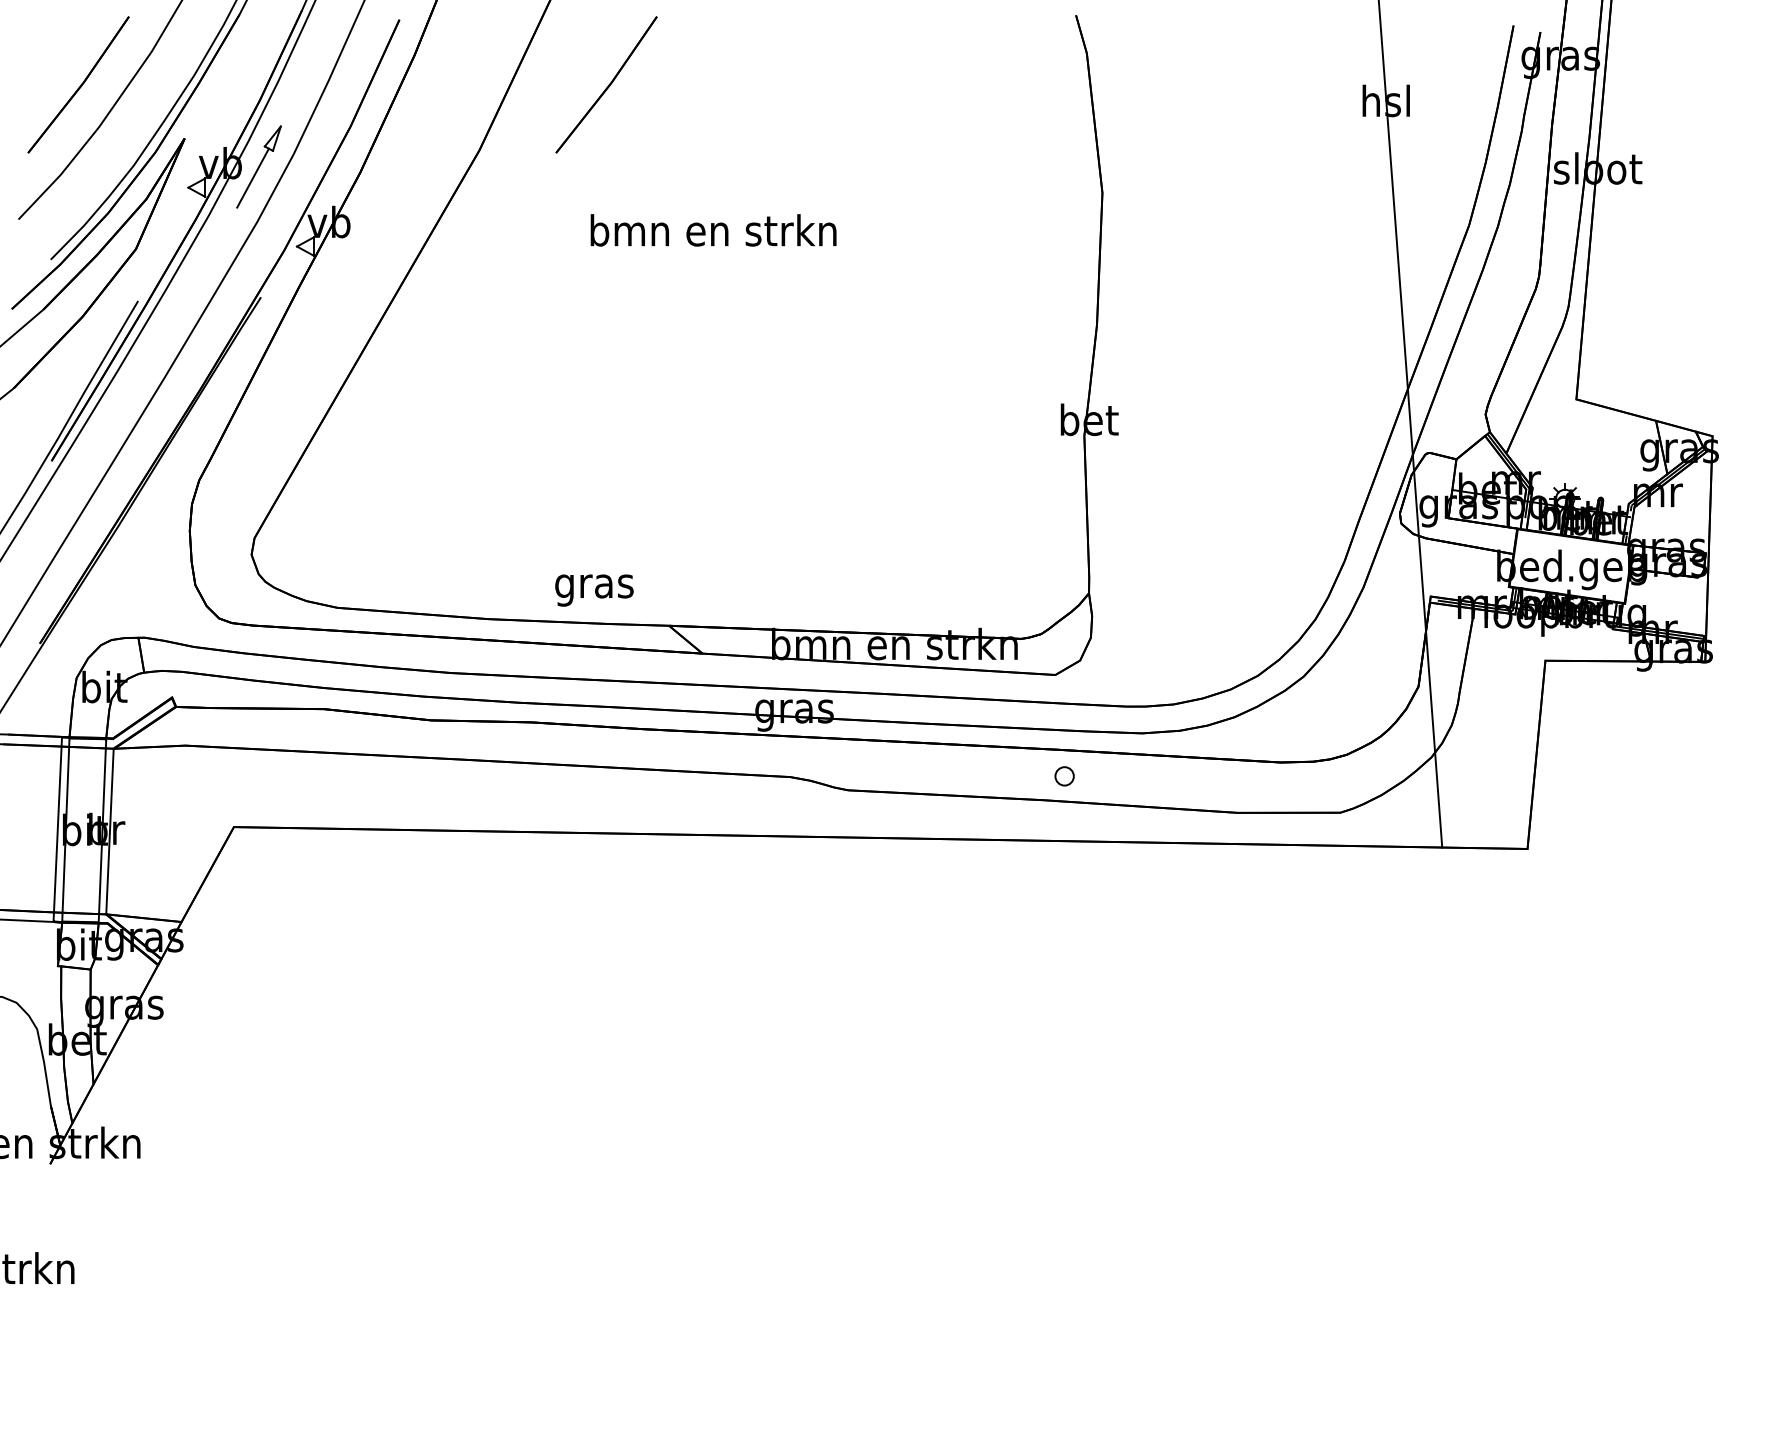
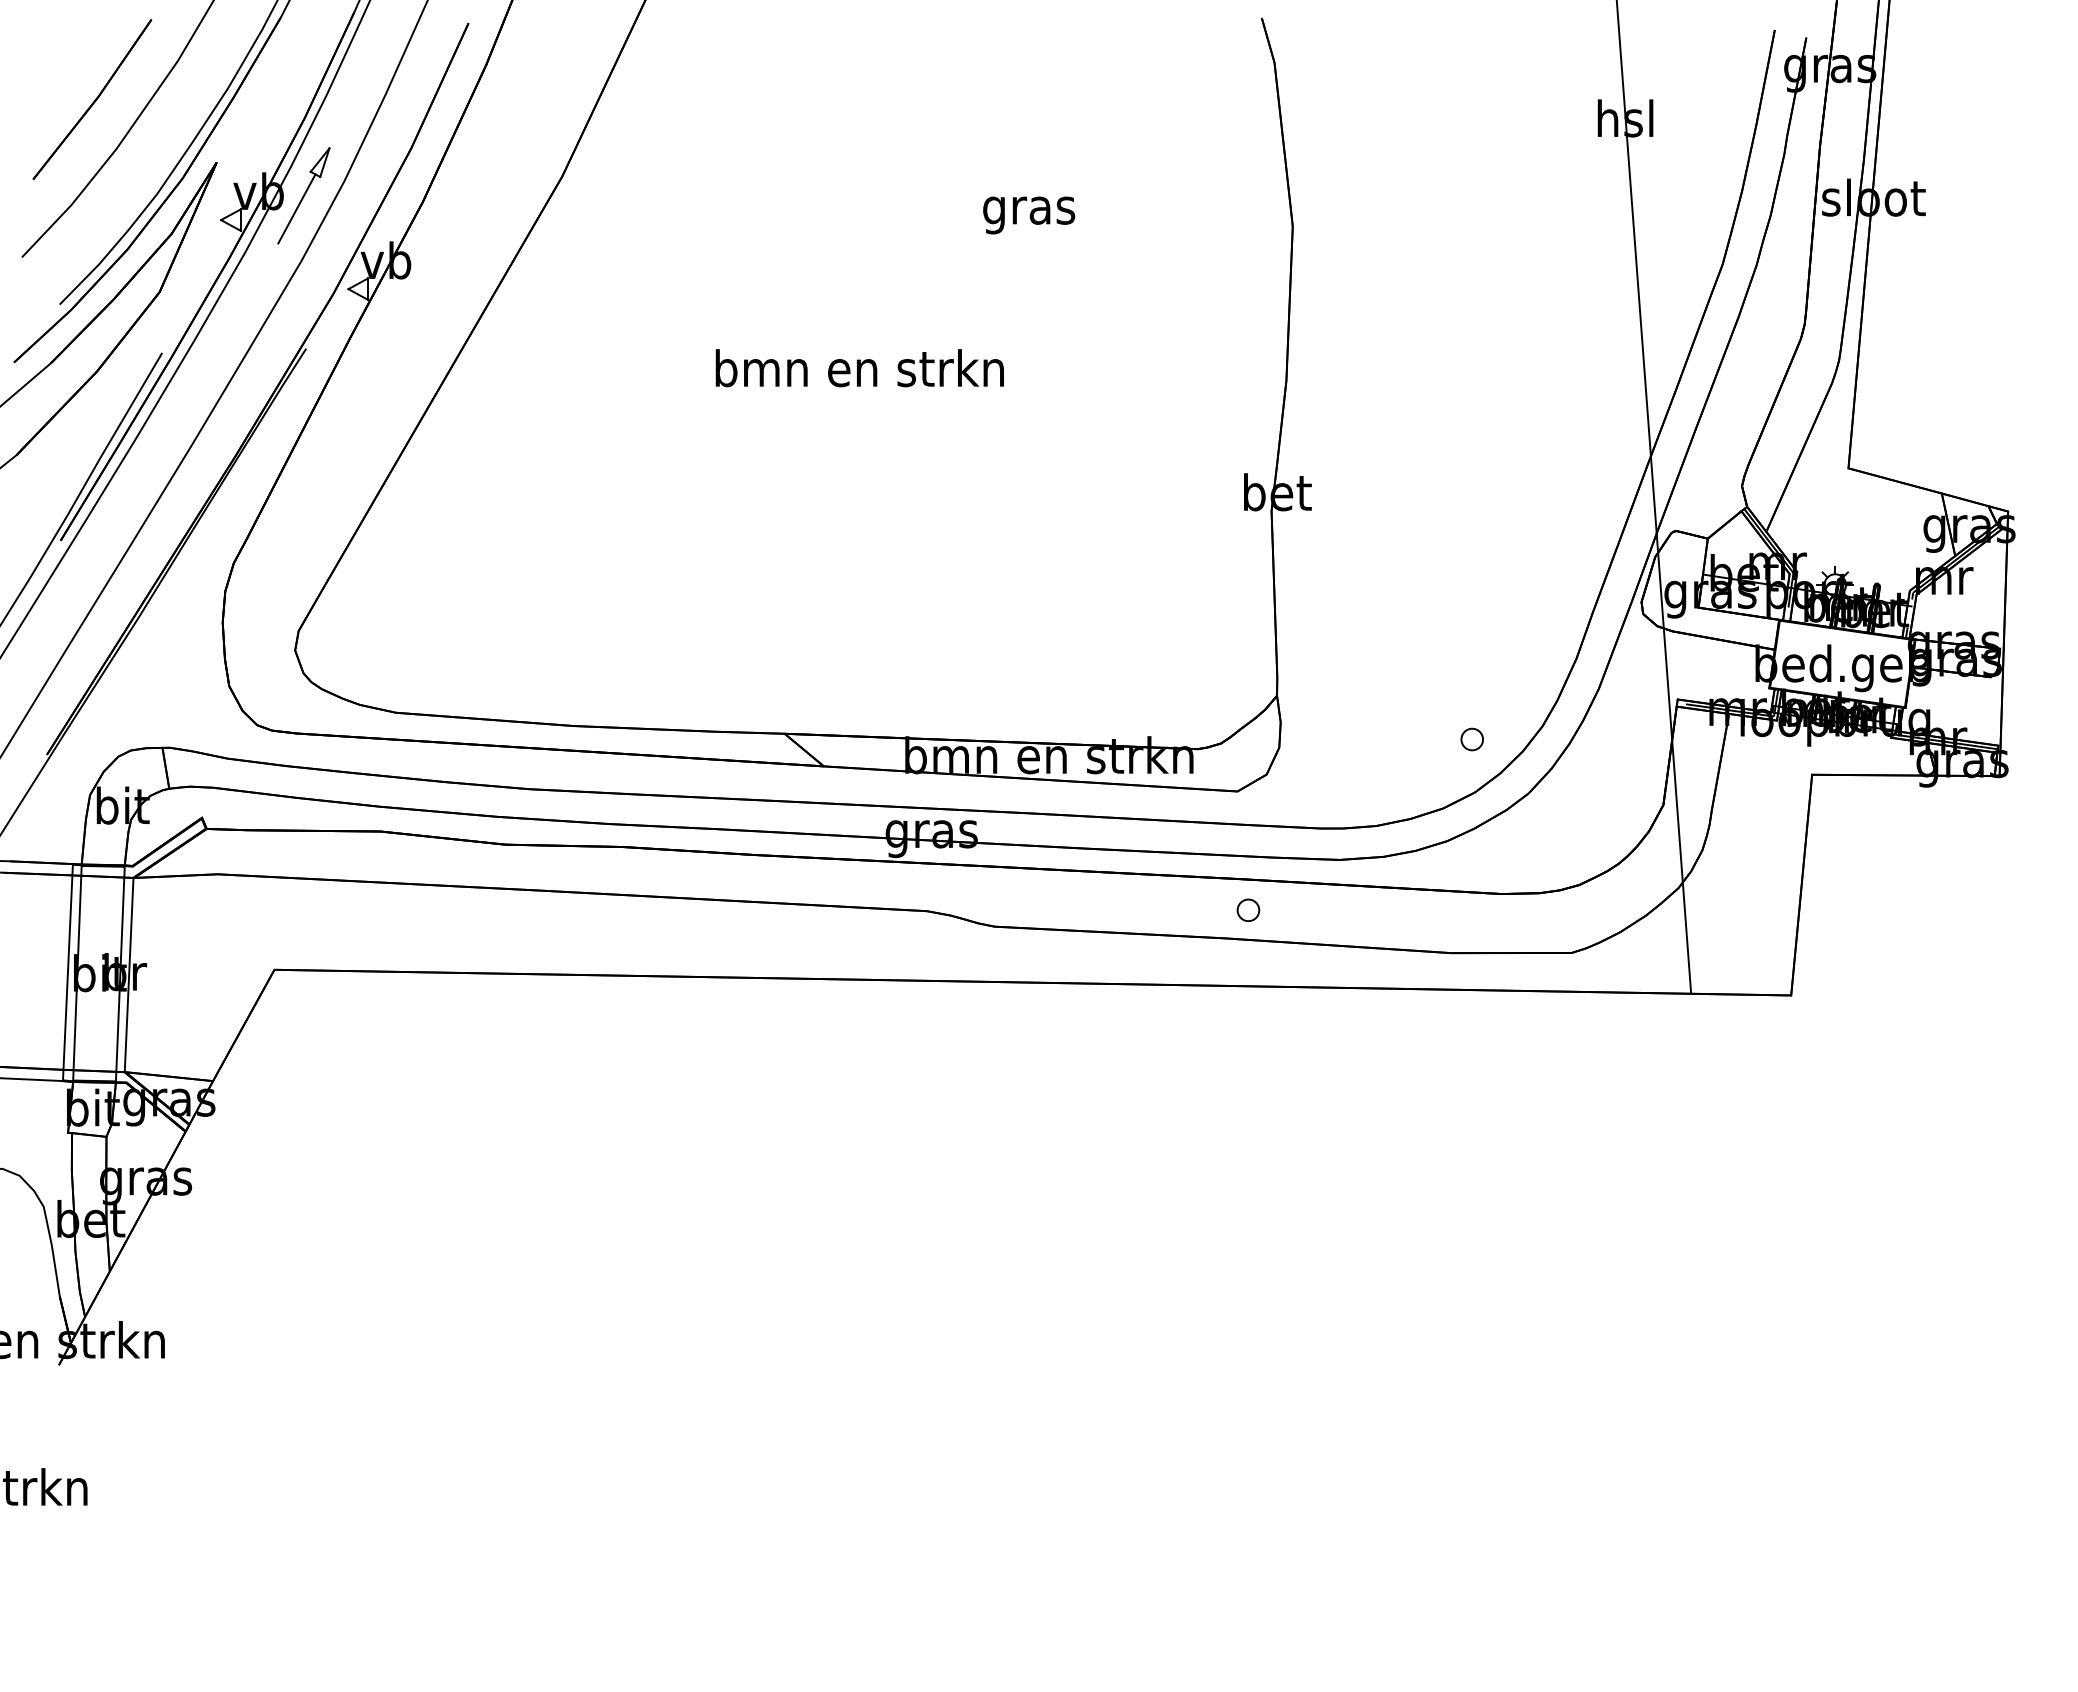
part: (606, 84) -> (711, 99), removed
text: (713, 230) -> (859, 368), moved
text: (594, 590) -> (1029, 215), moved
part: (1254, 630) -> (1471, 739), added

